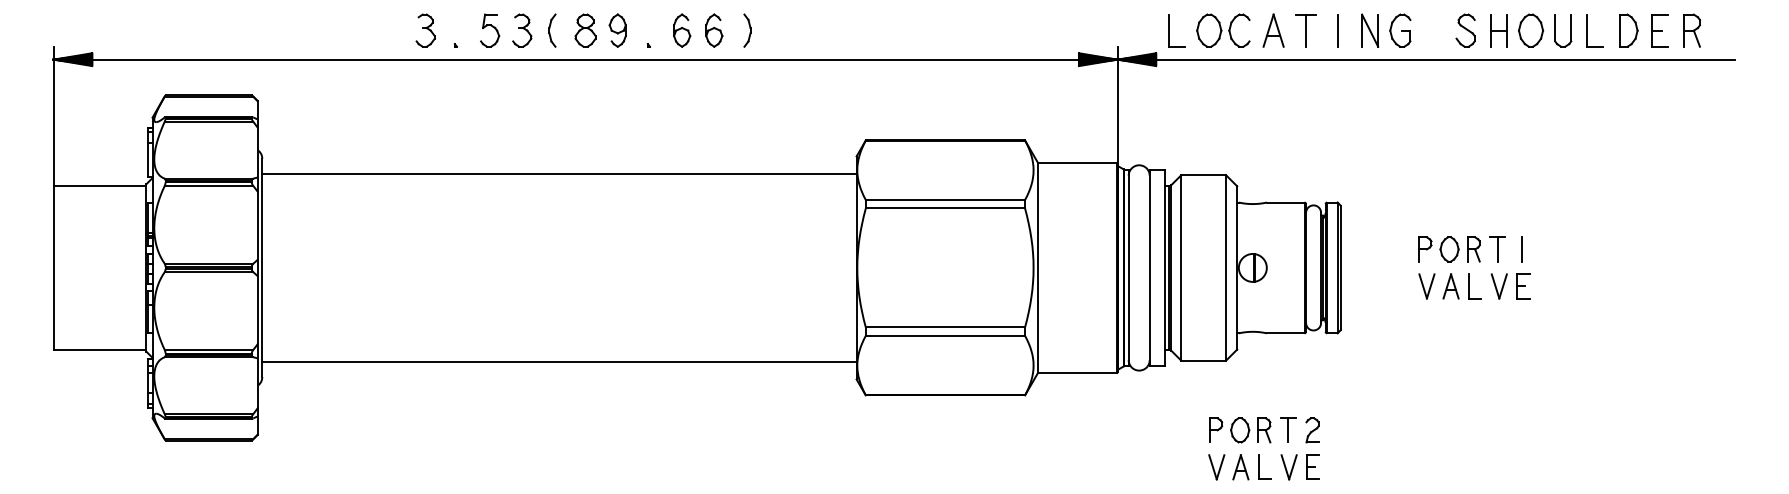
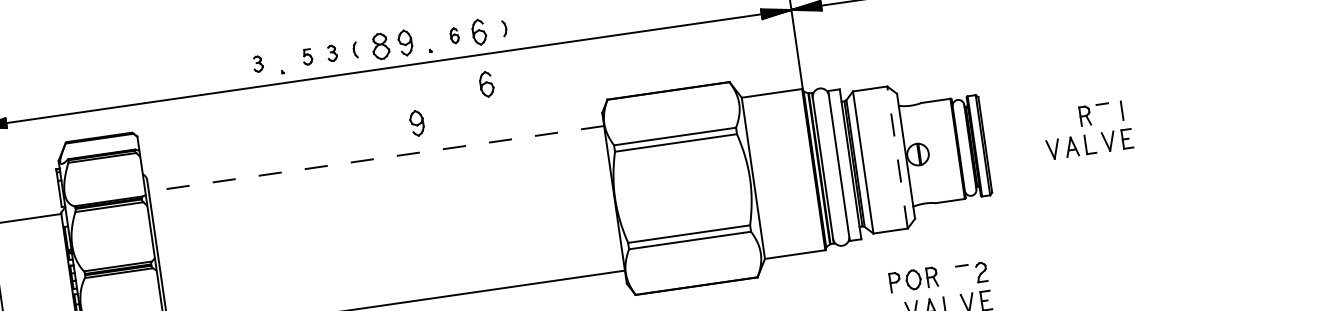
part: (425, 30) -> (258, 64), size x0.6
part: (490, 30) -> (307, 56), size x0.6
part: (522, 30) -> (332, 53), size x0.6
part: (552, 30) -> (355, 50), size x0.6
part: (682, 30) -> (454, 35), size x0.6
part: (747, 30) -> (504, 28), size x0.6
part: (714, 98) -> (486, 84), added
part: (617, 135) -> (416, 123), added
line: (558, 173) -> (375, 158), solid -> dashed
part: (1438, 249) -> (1058, 119), removed
line: (1497, 249) -> (1103, 113), removed
line: (1226, 267) -> (897, 157), solid -> dashed
part: (1240, 430) -> (913, 279), moved
line: (1288, 430) -> (963, 275), removed

